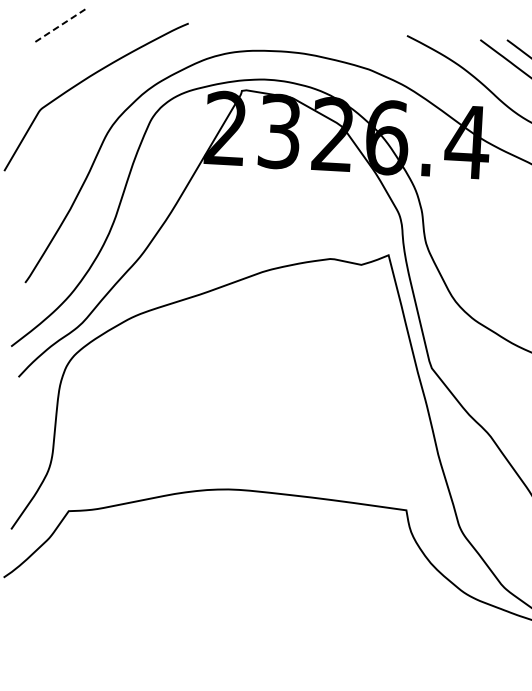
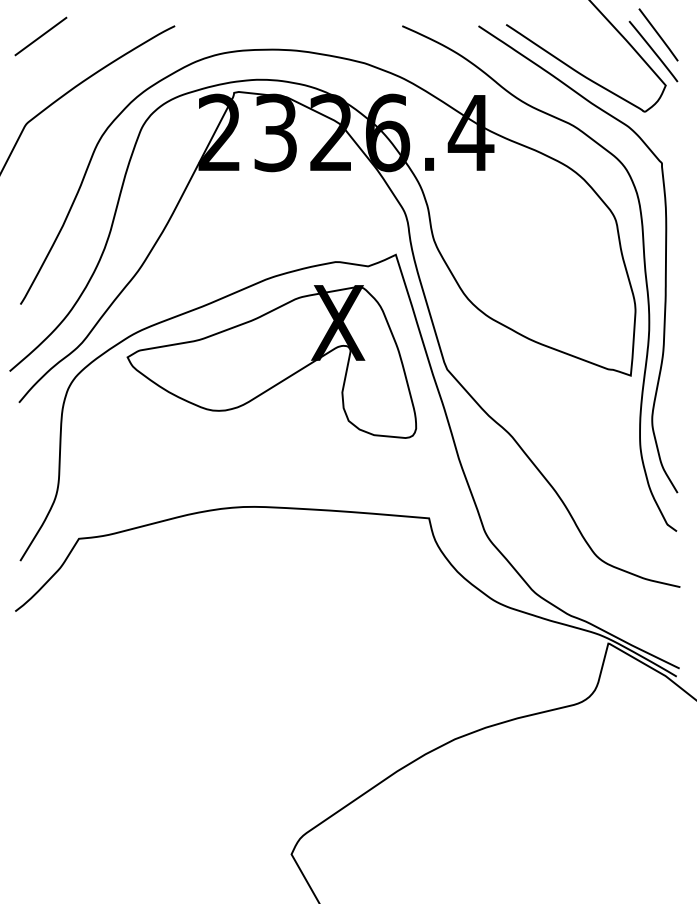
line: (58, 26) -> (40, 36), dashed -> solid
part: (263, 351) -> (271, 361), added

